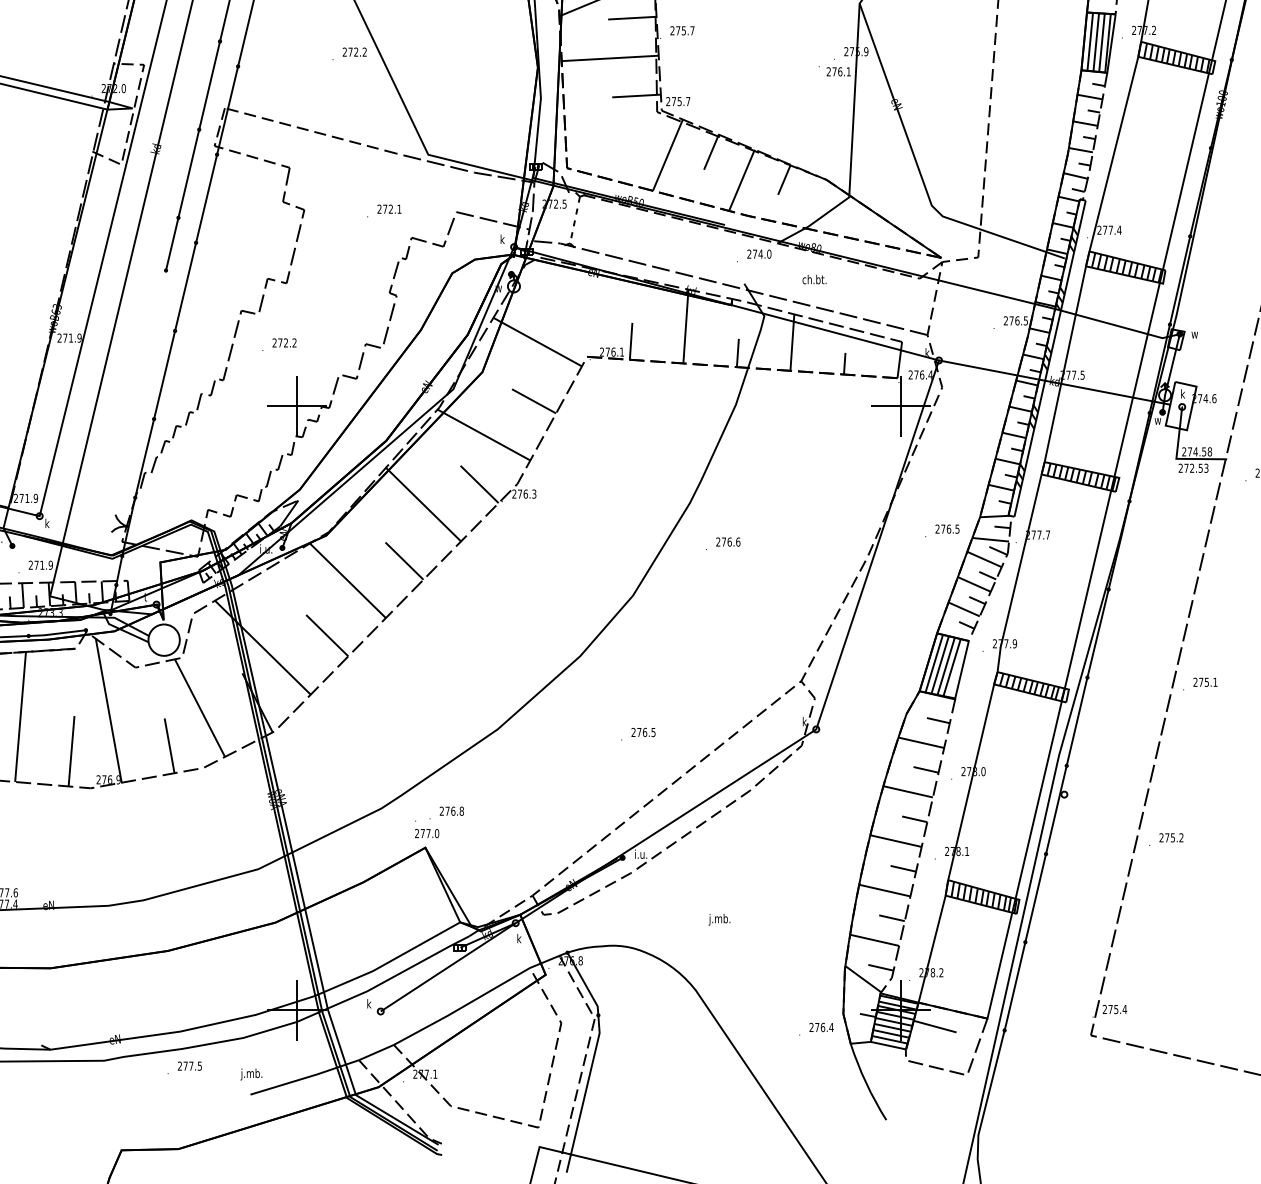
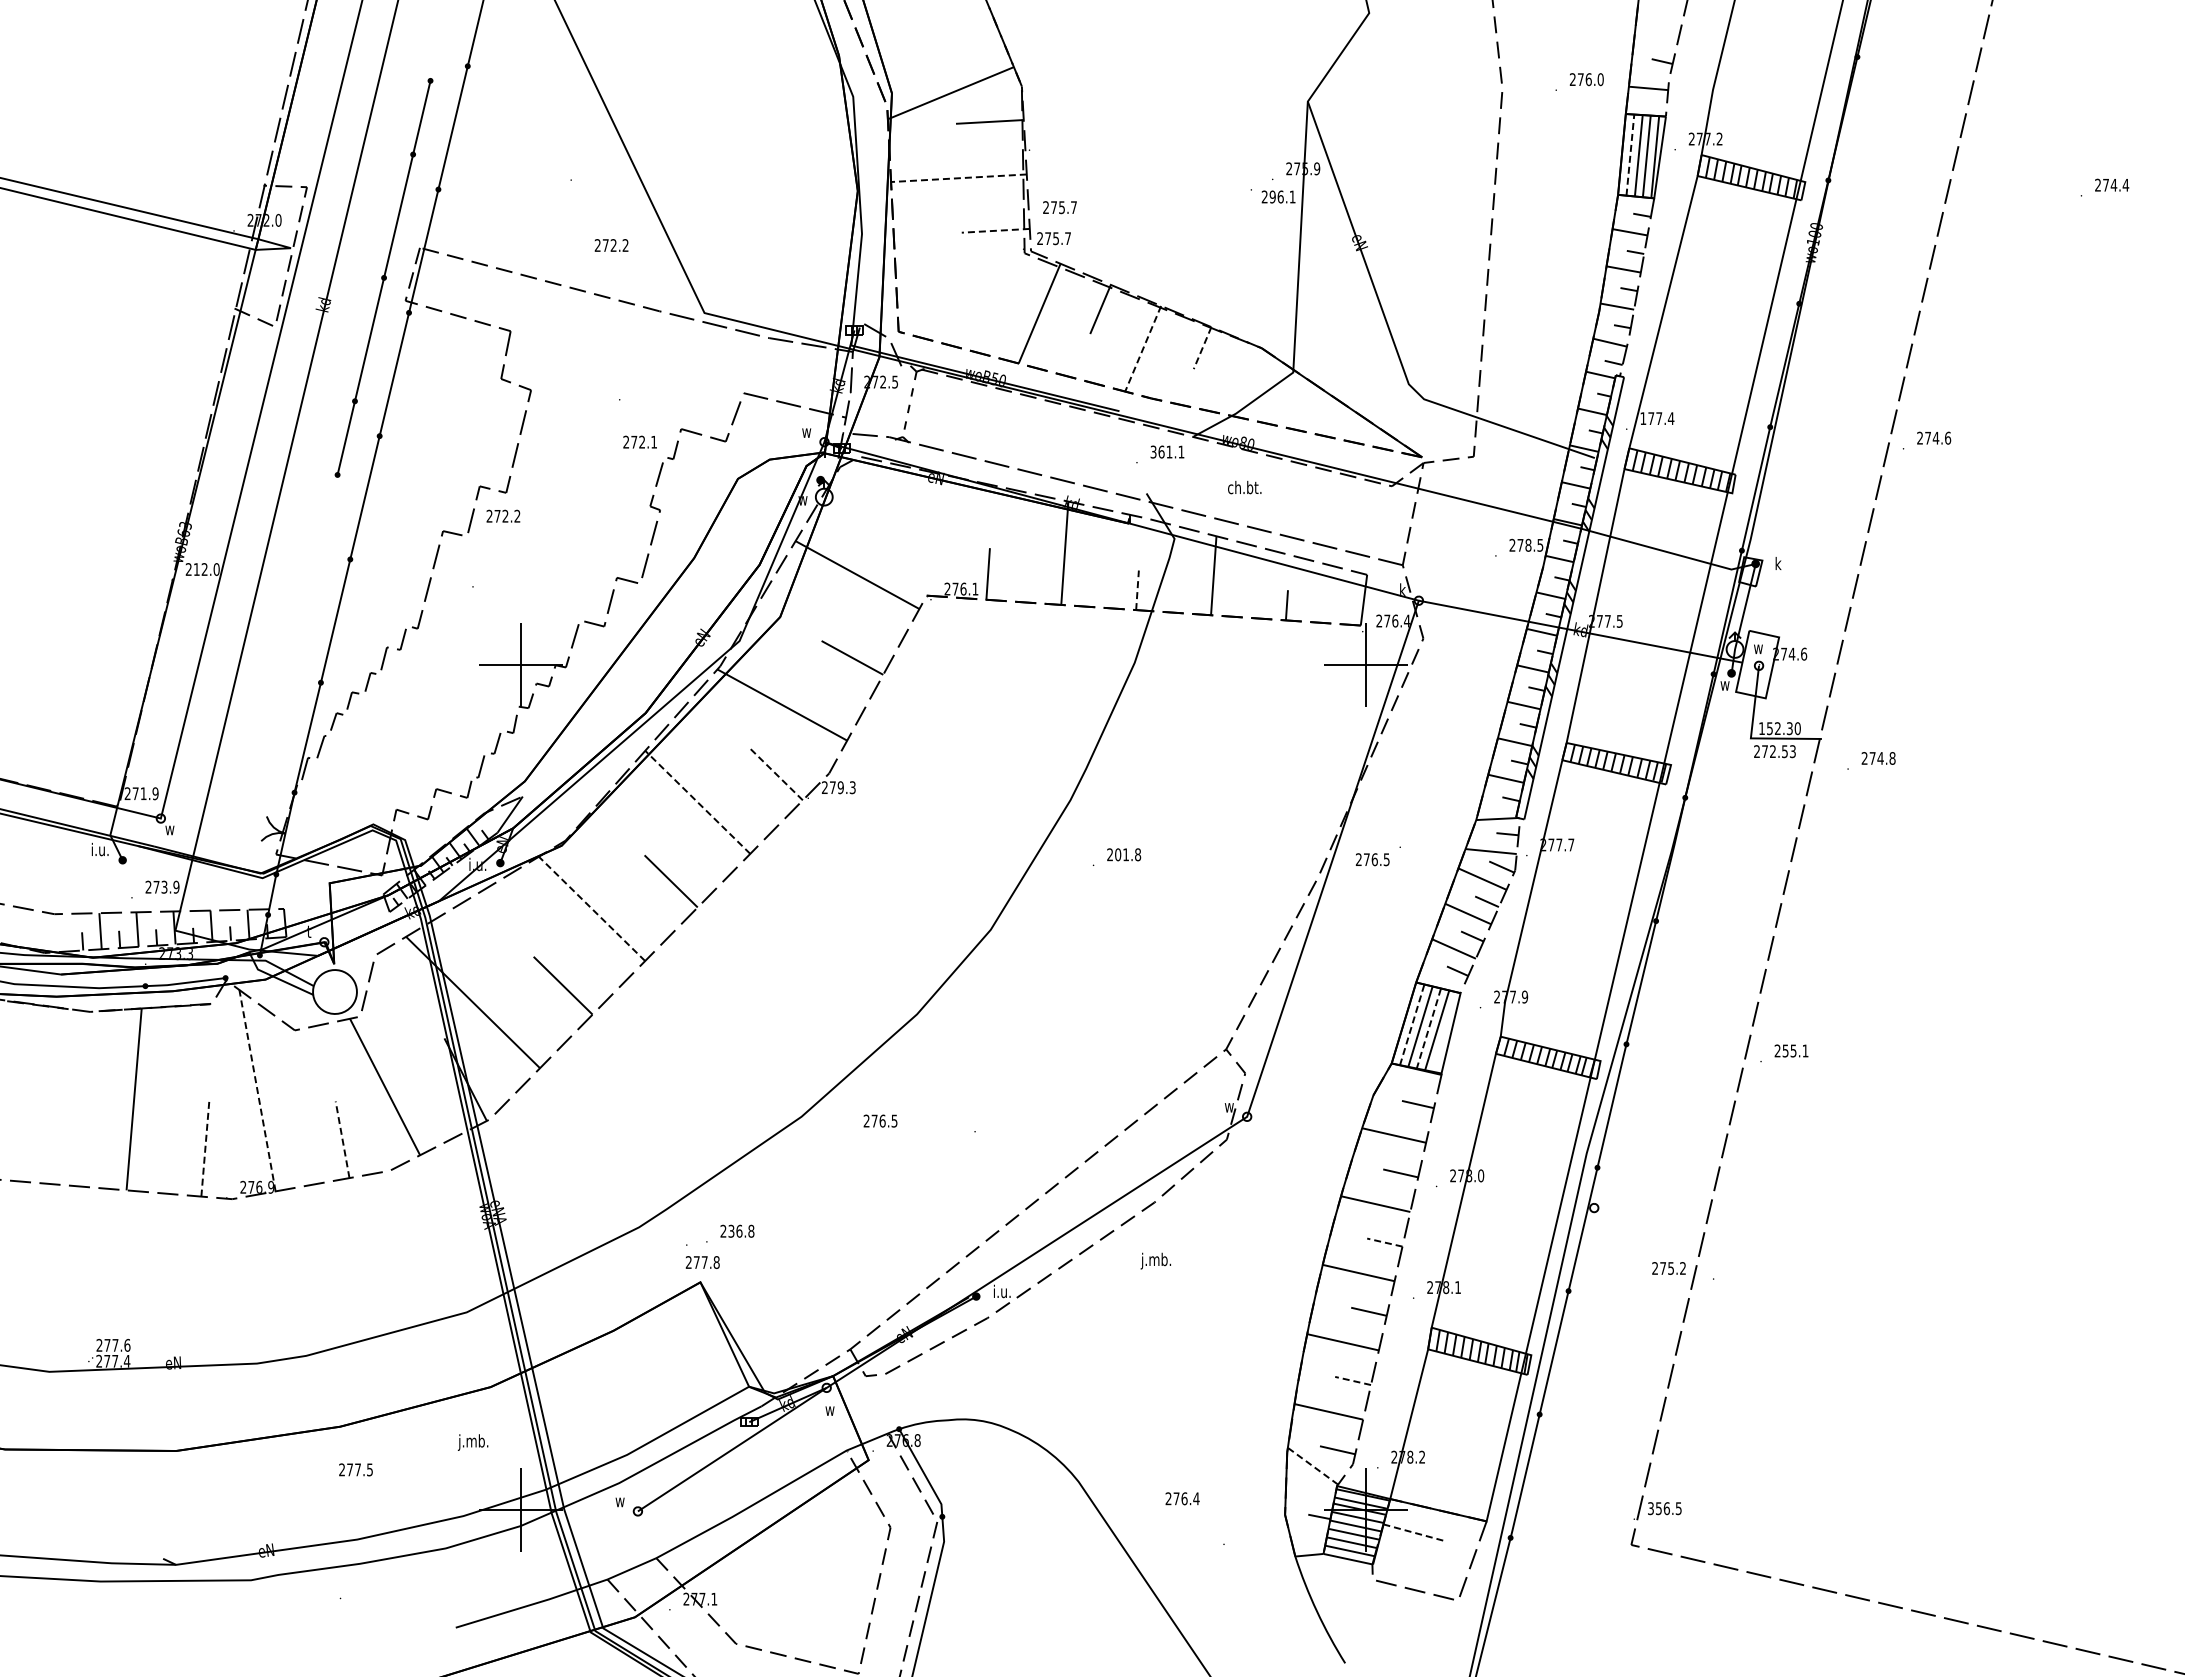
text: (682, 30) -> (1059, 207), moved
line: (1090, 42) -> (1630, 155), solid -> dashed
text: (354, 52) -> (611, 245), moved
line: (609, 58) -> (958, 178), solid -> dashed
text: (834, 71) -> (1272, 196), 276.1 -> 296.1
line: (636, 95) -> (995, 230), solid -> dashed
line: (741, 180) -> (1142, 349), solid -> dashed
line: (784, 180) -> (1202, 348), solid -> dashed
text: (389, 208) -> (639, 441), moved
text: (1099, 230) -> (1643, 418), 277.4 -> 177.4
text: (501, 238) -> (806, 430), k -> w
text: (759, 253) -> (1167, 451), 274.0 -> 361.1
text: (1017, 320) -> (1528, 544), 276.5 -> 278.5
text: (1194, 333) -> (1776, 563), w -> k
text: (72, 338) -> (206, 569), 271.9 -> 212.0
text: (284, 342) -> (503, 515), moved
line: (737, 353) -> (1137, 590), solid -> dashed
text: (1181, 393) -> (1758, 647), k -> w
text: (1196, 451) -> (1779, 728), 274.58 -> 152.30
line: (479, 483) -> (775, 773), solid -> dashed
text: (525, 493) -> (840, 787), 276.3 -> 279.3
line: (423, 504) -> (697, 802), solid -> dashed
text: (45, 523) -> (169, 828), k -> w
text: (947, 529) -> (1372, 859), moved
text: (731, 541) -> (1128, 854), 276.6 -> 201.8
text: (42, 564) -> (164, 886), 271.9 -> 273.9
line: (347, 580) -> (591, 908), solid -> dashed
line: (934, 663) -> (1412, 1024), solid -> dashed
line: (945, 666) -> (1428, 1028), solid -> dashed
text: (1201, 681) -> (1785, 1050), 275.1 -> 255.1
line: (108, 710) -> (257, 1090), solid -> dashed
text: (802, 721) -> (1228, 1105), k -> w
text: (643, 732) -> (880, 1120), moved
line: (169, 745) -> (342, 1139), solid -> dashed
line: (71, 750) -> (205, 1146), solid -> dashed
text: (447, 810) -> (731, 1230), 276.8 -> 236.8
line: (914, 819) -> (1384, 1242), solid -> dashed
text: (436, 833) -> (716, 1262), 277.0 -> 277.8
text: (1171, 837) -> (1668, 1268), moved
line: (891, 917) -> (1352, 1380), solid -> dashed
text: (719, 919) -> (1155, 1260), moved
text: (517, 937) -> (829, 1408), k -> w
line: (862, 978) -> (1312, 1465), solid -> dashed
text: (367, 1003) -> (619, 1500), k -> w
text: (1115, 1009) -> (1665, 1508), 275.4 -> 356.5
line: (935, 1026) -> (1413, 1532), solid -> dashed
text: (821, 1027) -> (1182, 1498), moved
text: (189, 1065) -> (355, 1469), moved
text: (251, 1074) -> (472, 1442), moved

